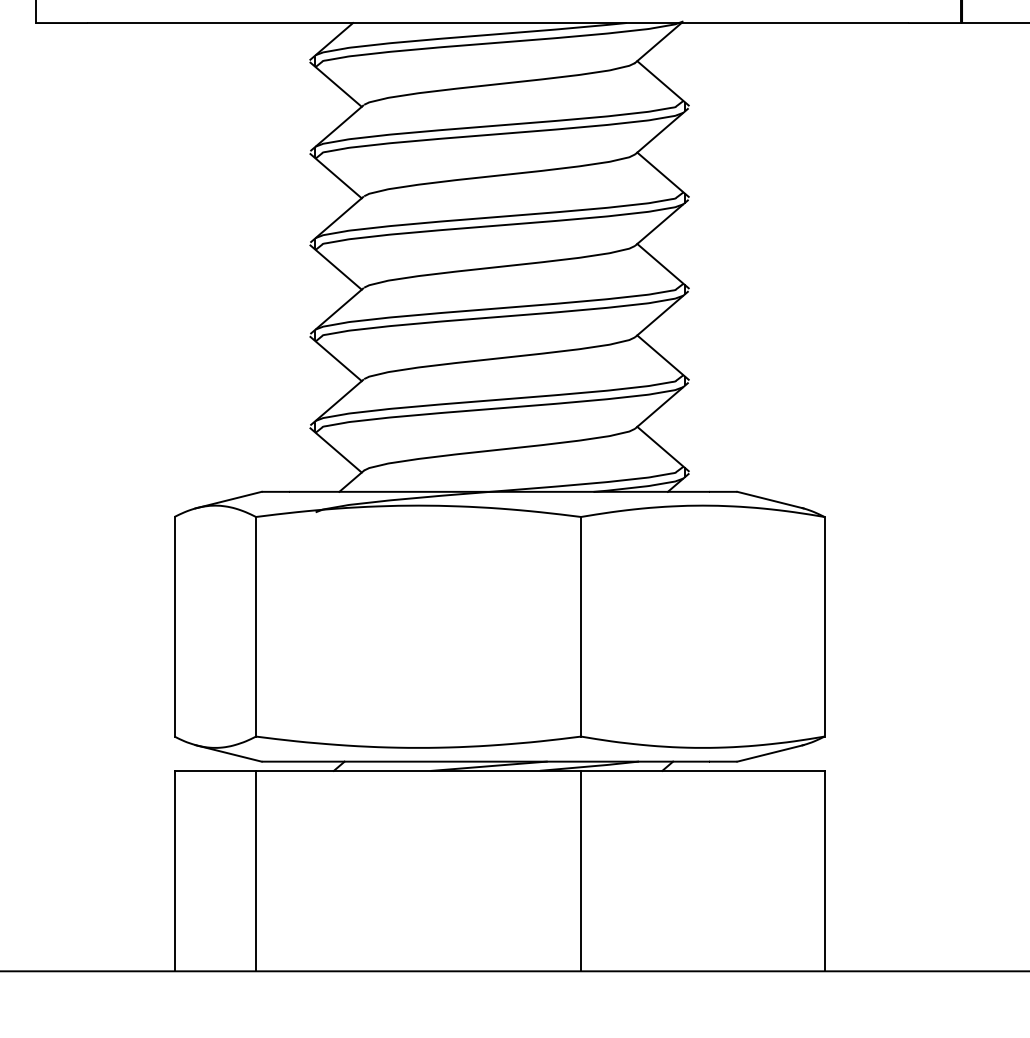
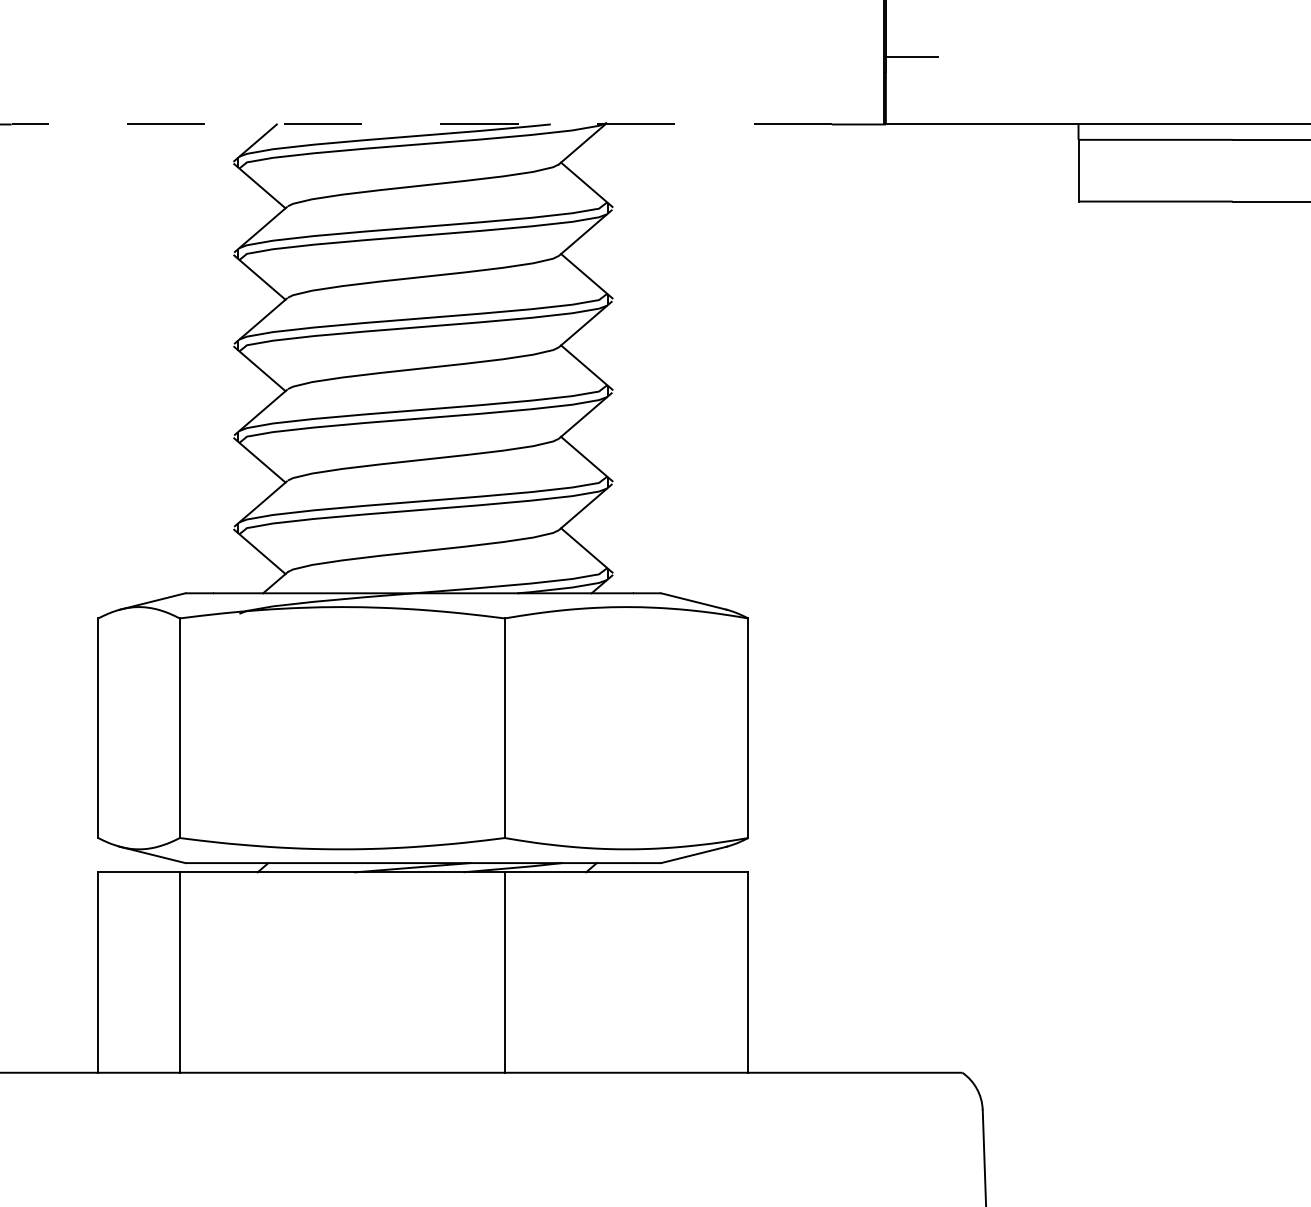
line: (497, 23) -> (421, 124), solid -> dashed

